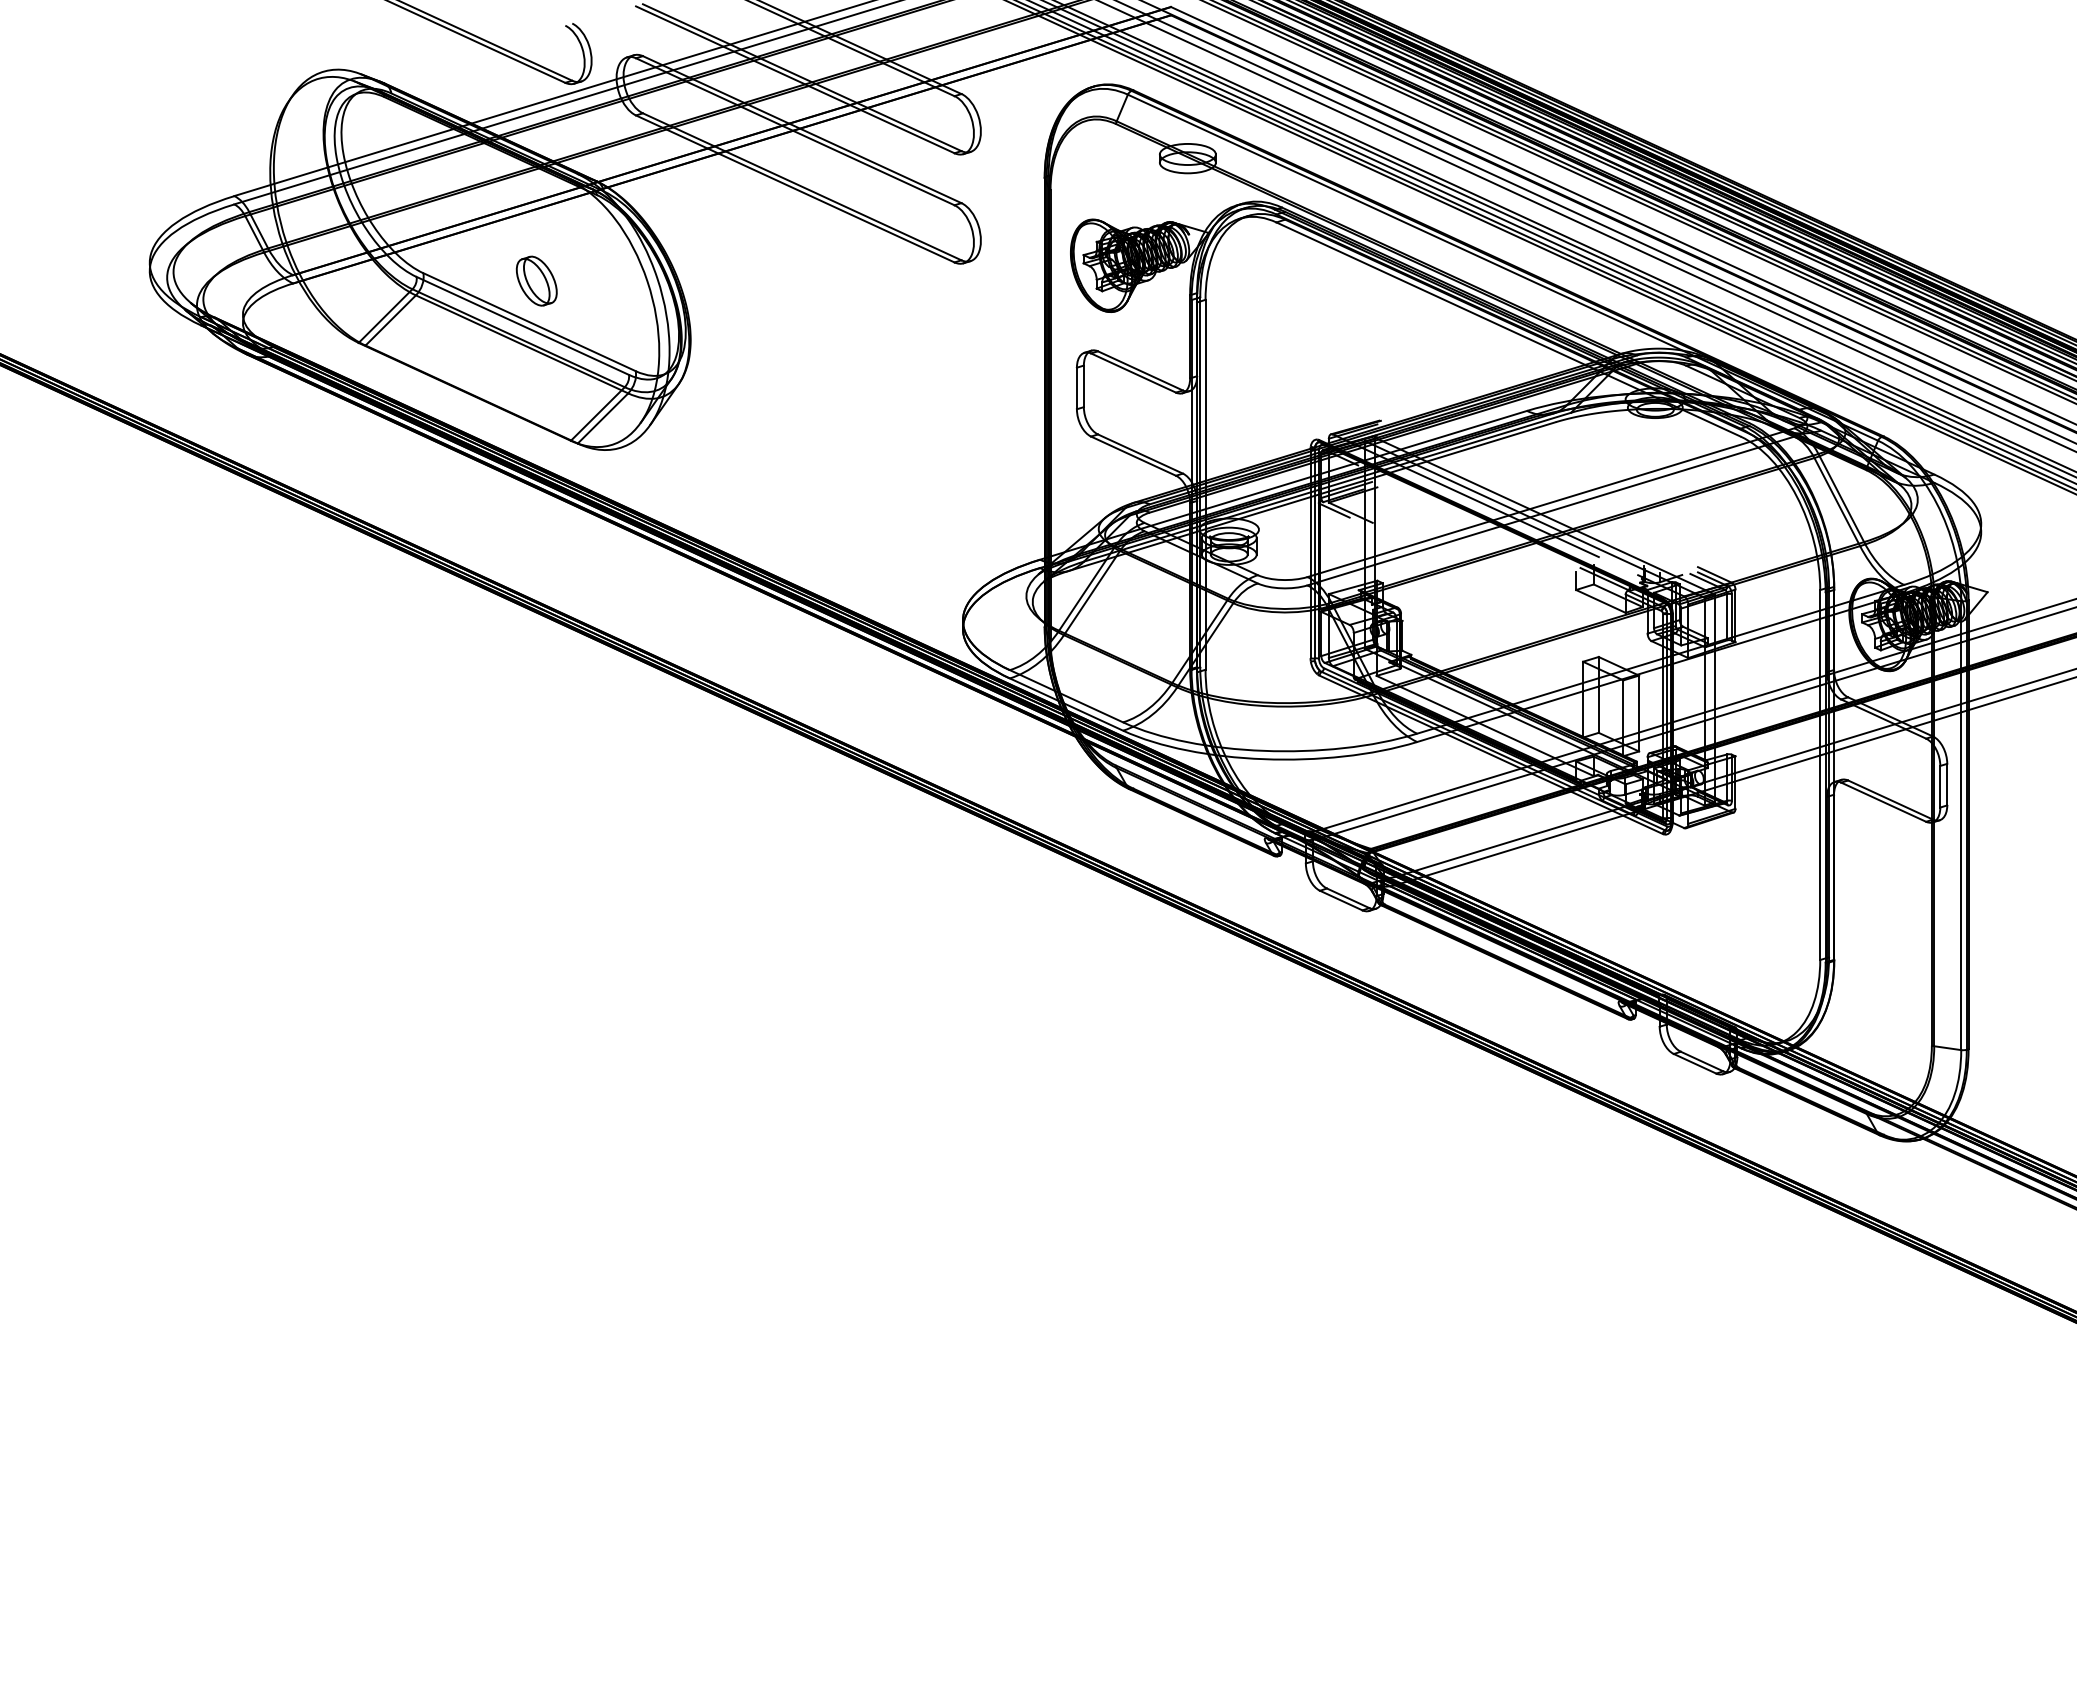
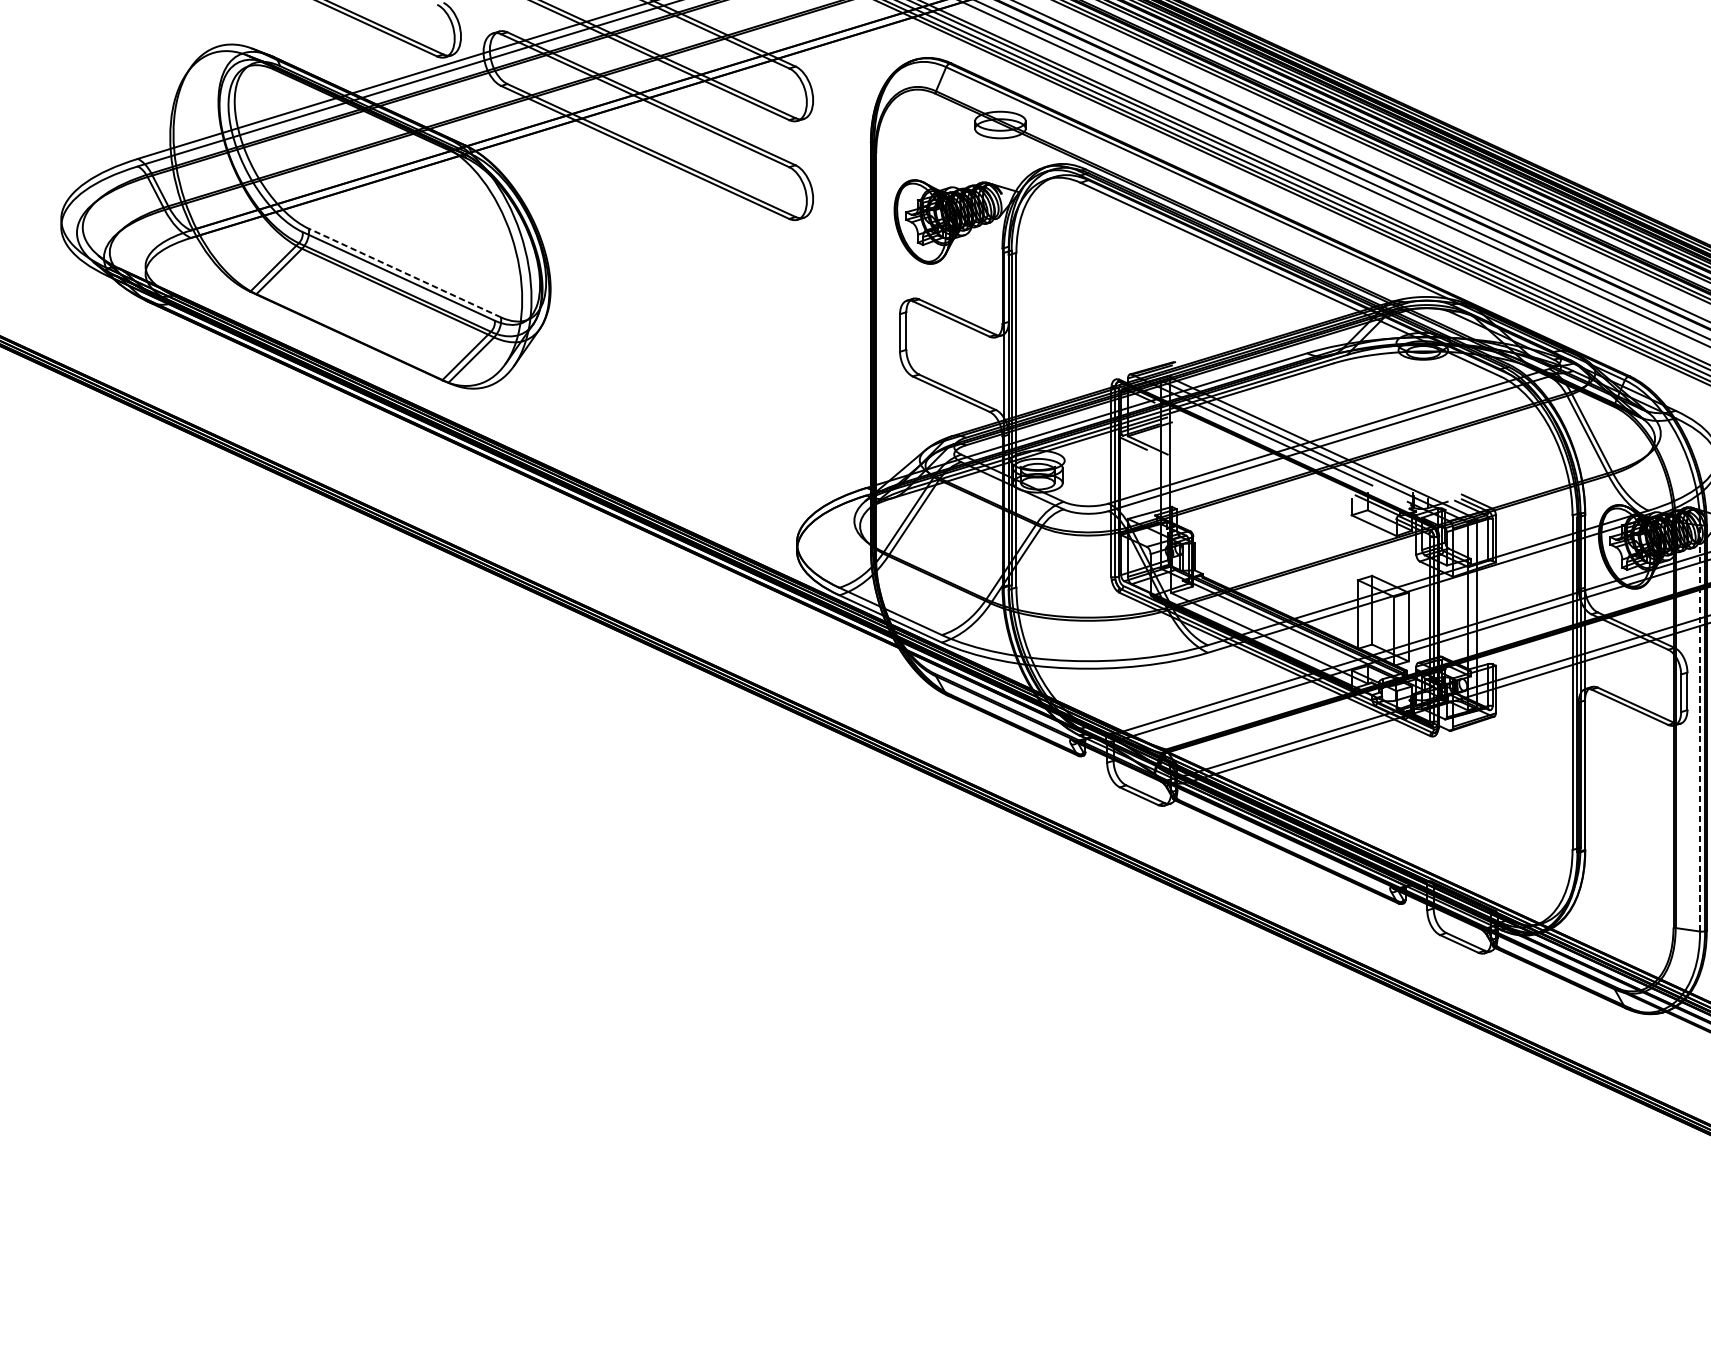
part: (536, 280) -> (411, 235), removed
line: (529, 322) -> (404, 273), solid -> dashed
line: (1961, 825) -> (1700, 728), solid -> dashed

